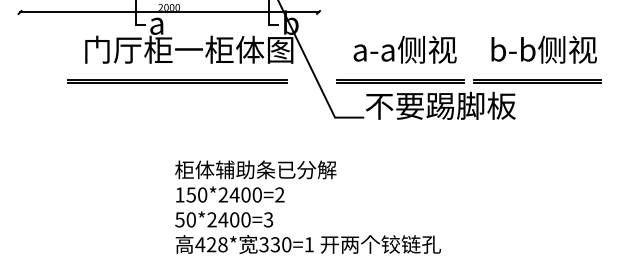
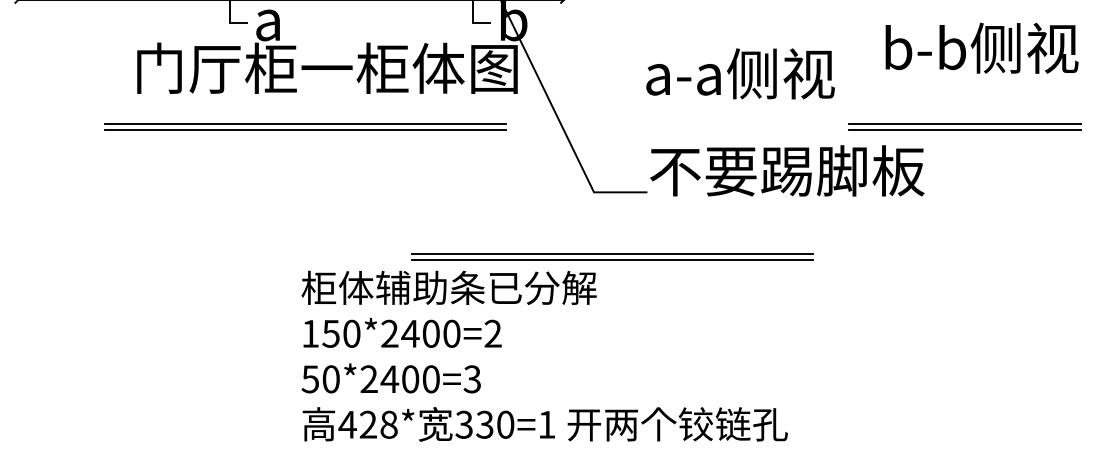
text: (404, 49) -> (739, 73), moved
text: (543, 49) -> (980, 47), moved
line: (400, 80) -> (713, 124), removed
line: (345, 151) -> (613, 254), added

